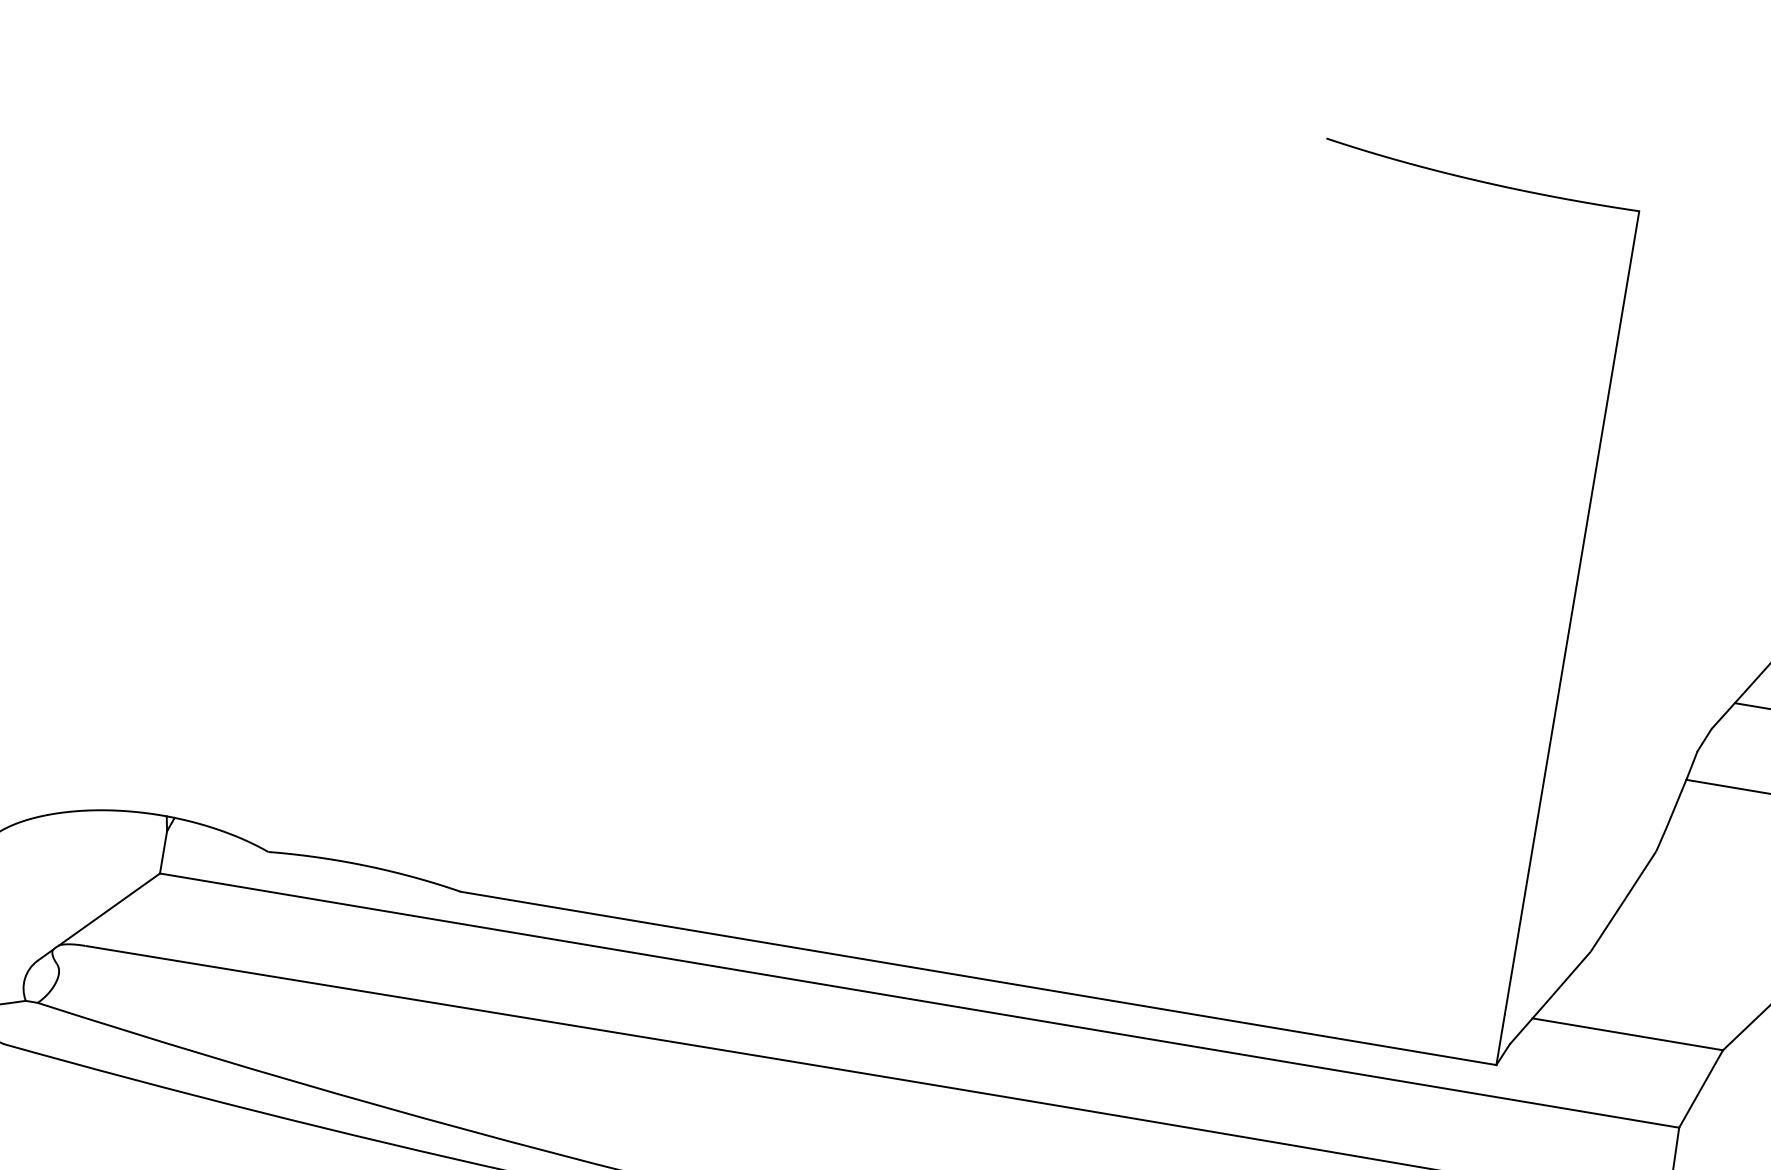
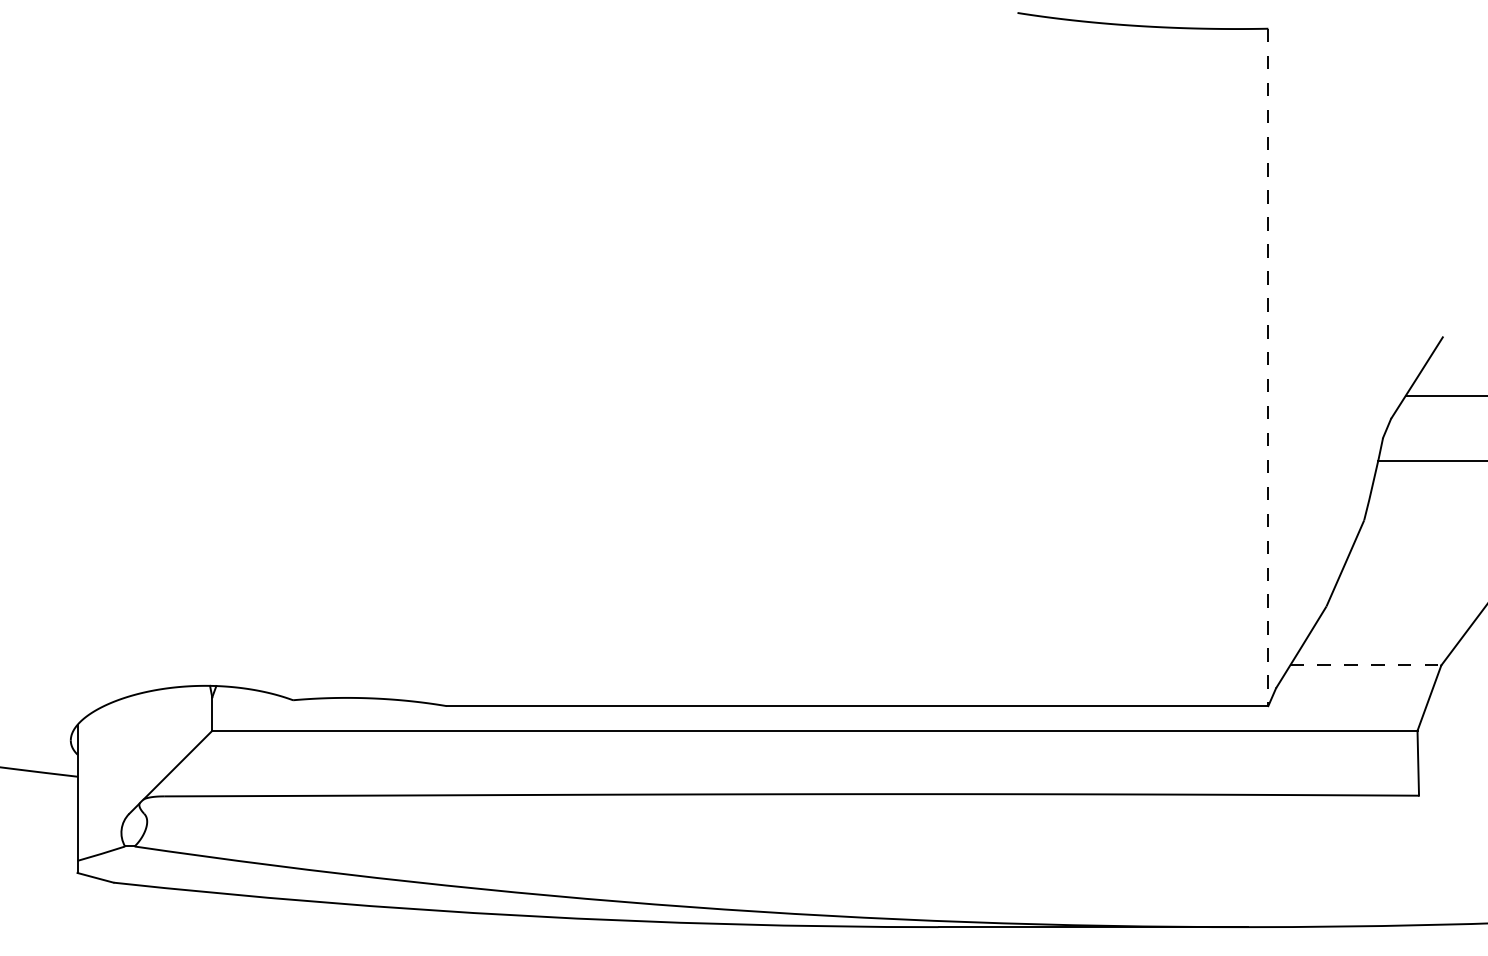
line: (1568, 638) -> (1268, 367), solid -> dashed
line: (1627, 1034) -> (1365, 665), solid -> dashed

